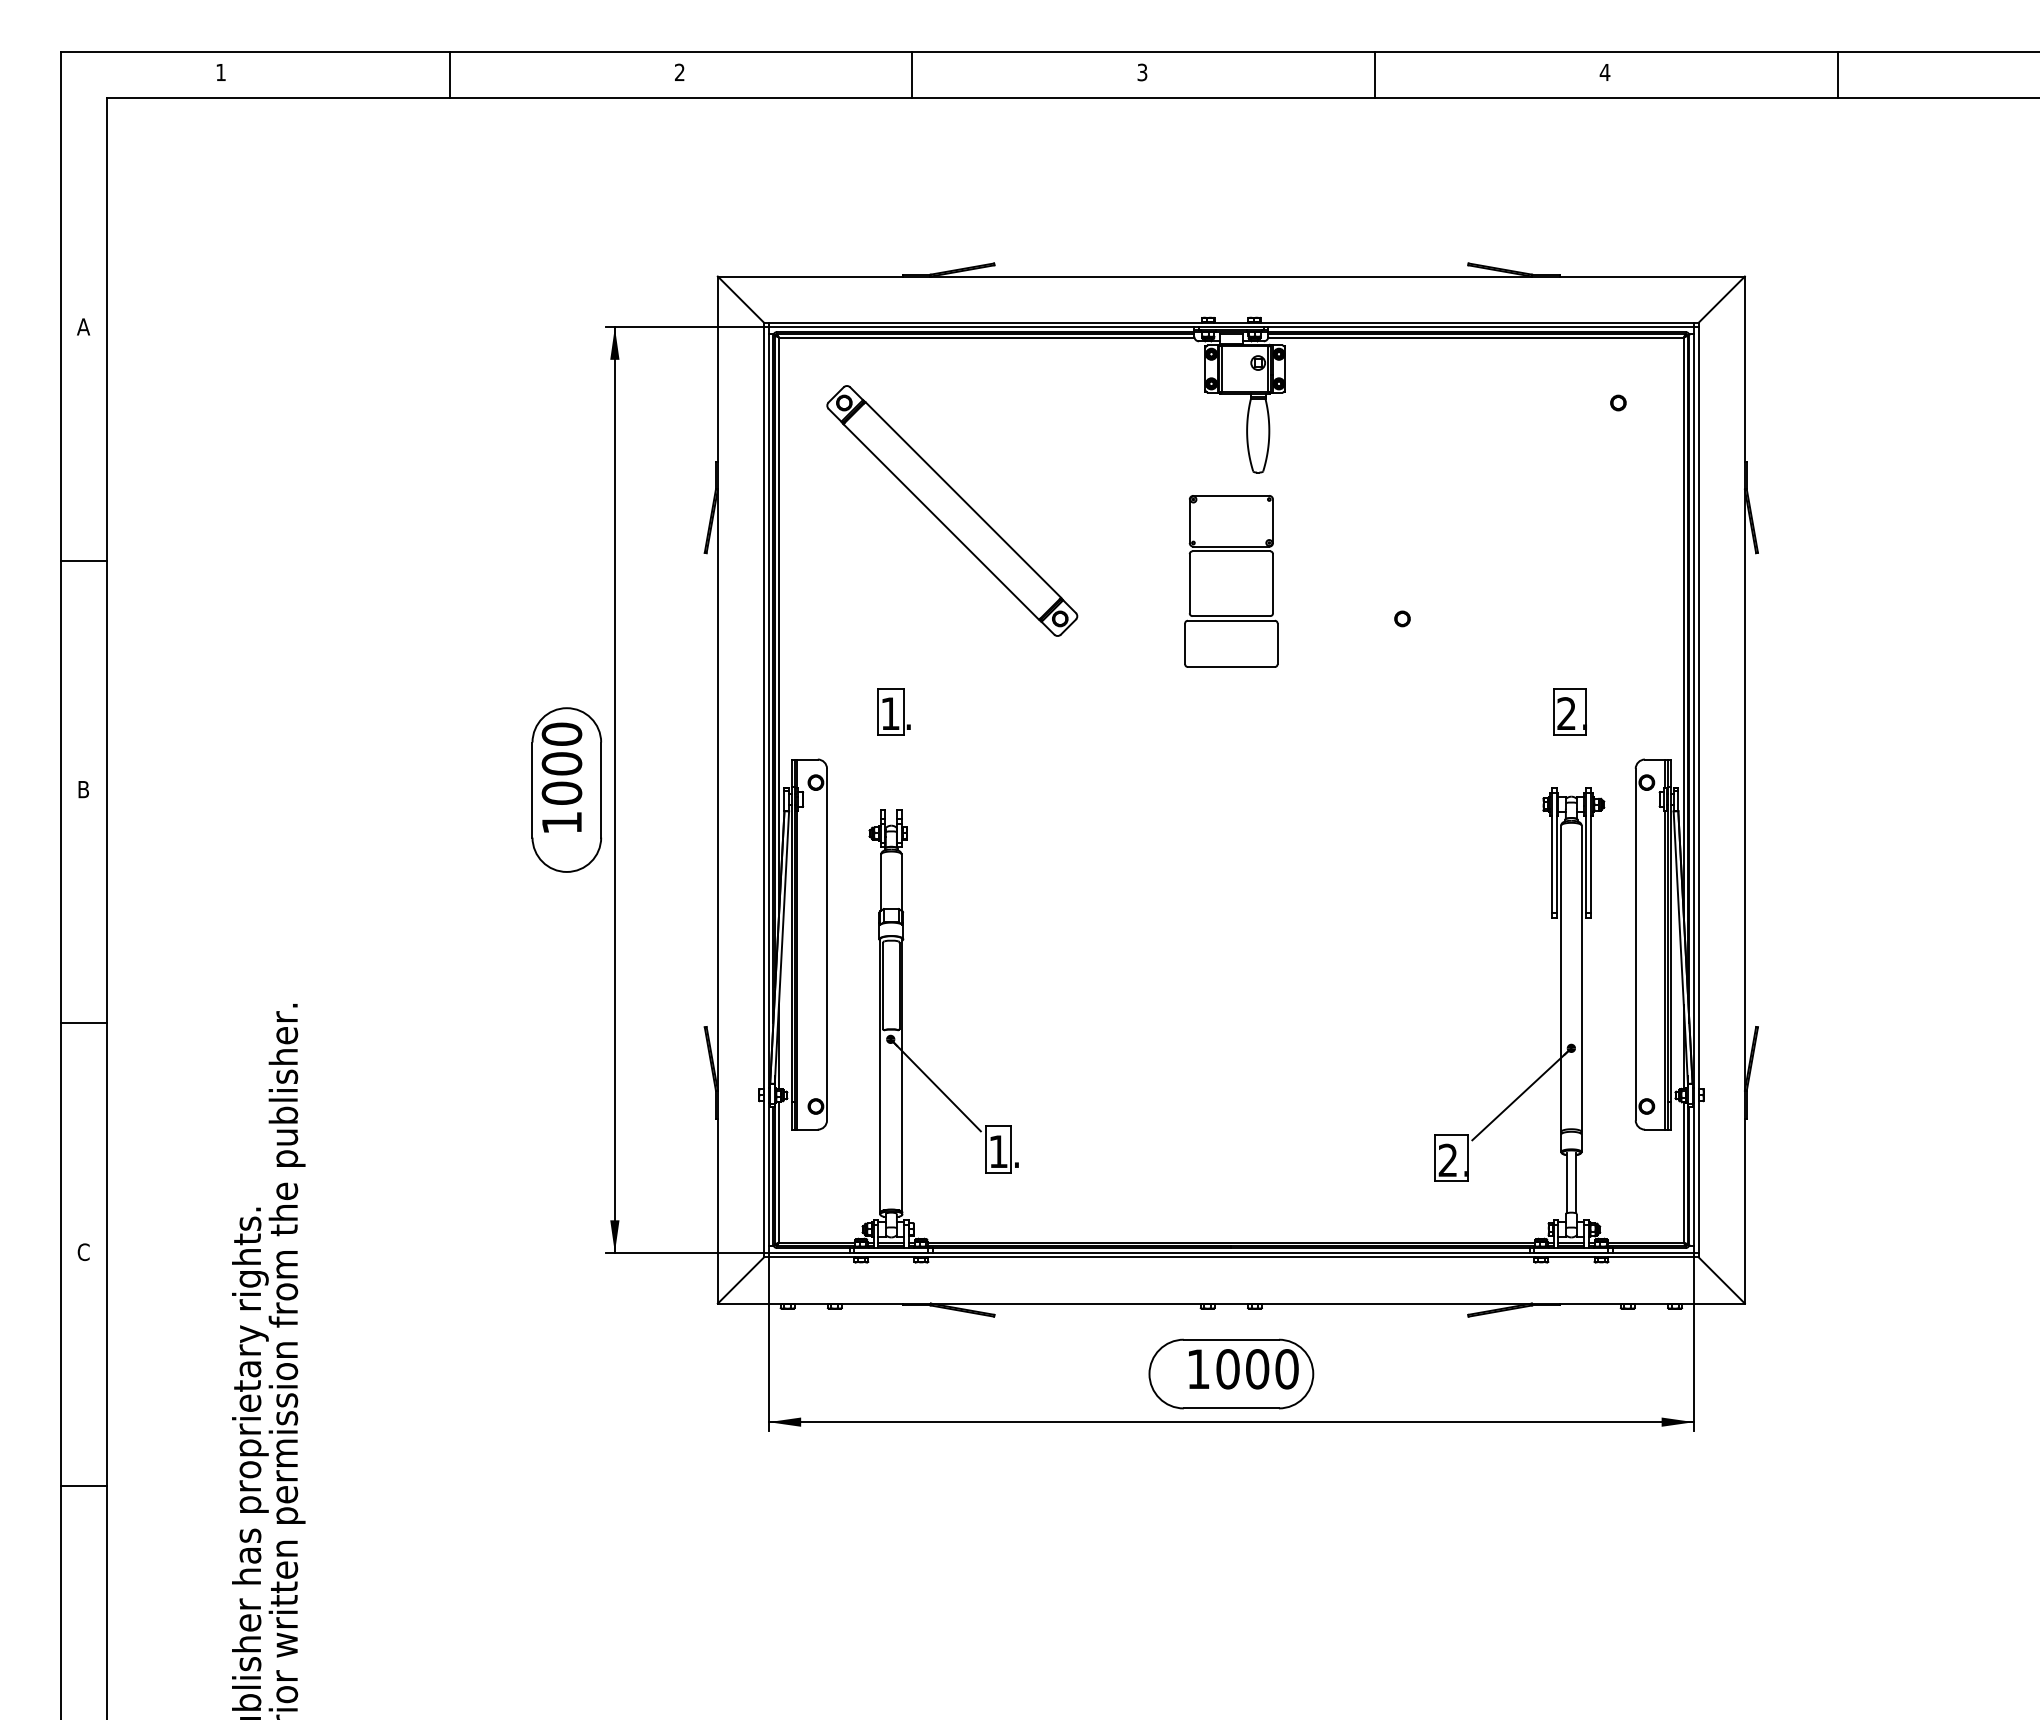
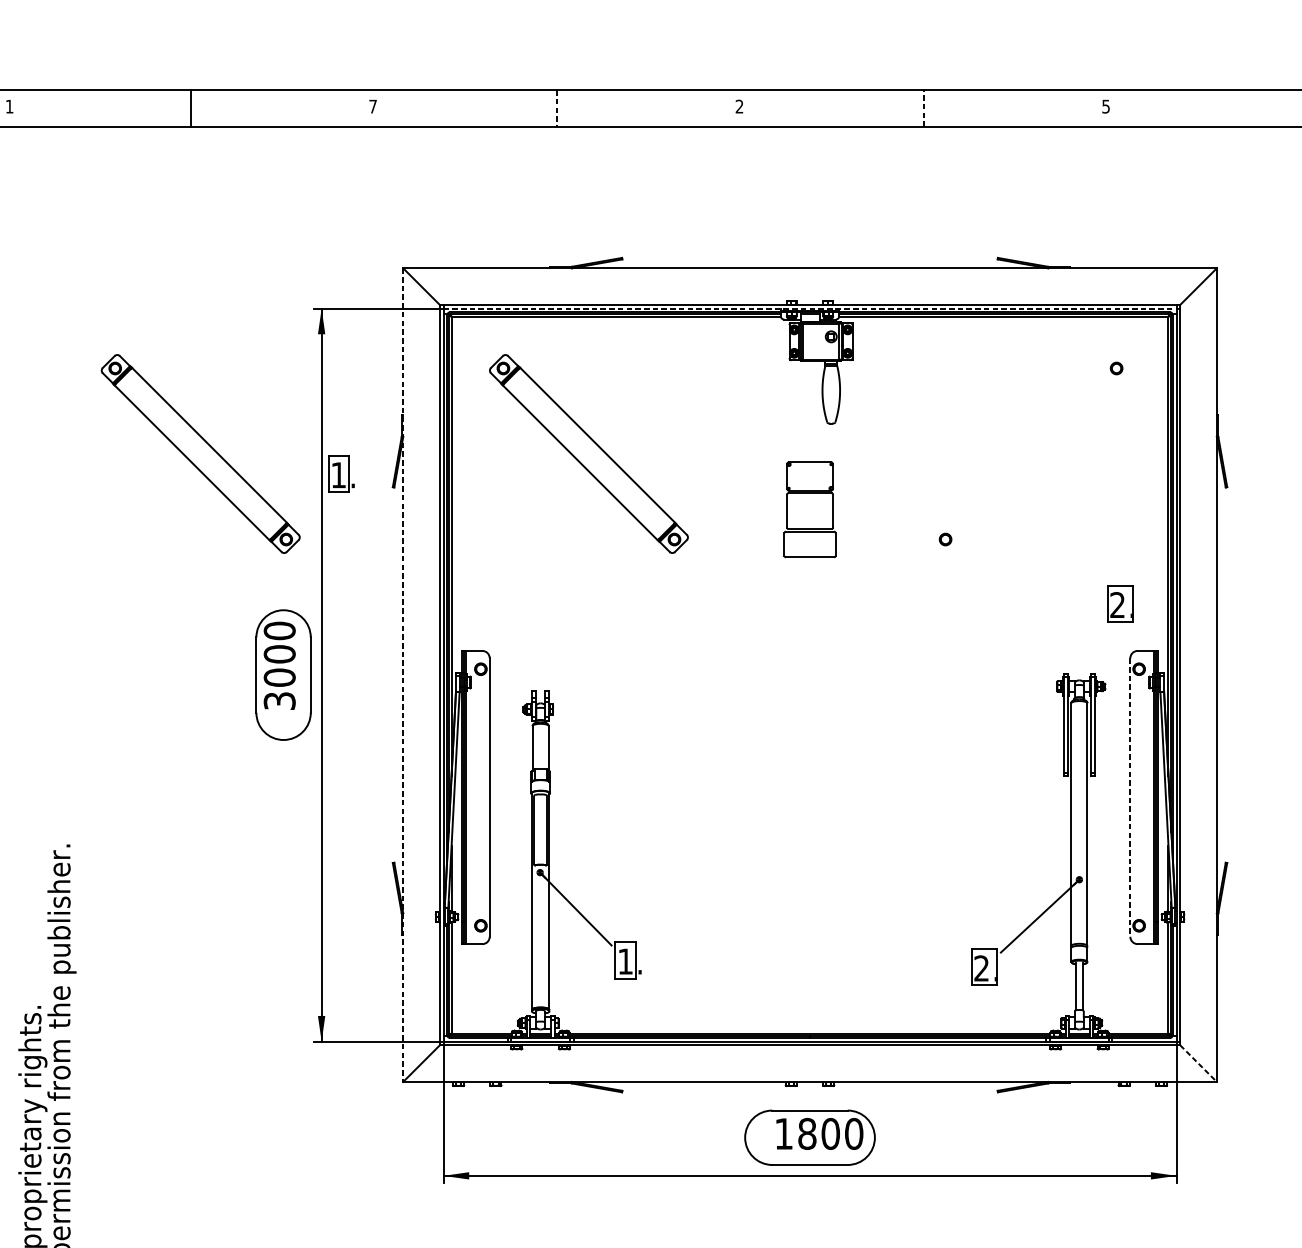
text: (679, 71) -> (372, 105), 2 -> 7
text: (1142, 72) -> (739, 106), 3 -> 2
text: (1604, 72) -> (1105, 106), 4 -> 5
line: (1375, 74) -> (924, 108), solid -> dashed
line: (1837, 74) -> (1290, 108), removed
line: (912, 75) -> (557, 109), solid -> dashed
line: (1231, 327) -> (810, 308), solid -> dashed
part: (462, 510) -> (200, 453), added
part: (1231, 581) -> (810, 509), size x0.7
part: (893, 711) -> (341, 473), moved
part: (1569, 711) -> (1119, 603), moved
line: (717, 790) -> (402, 675), solid -> dashed
text: (561, 822) -> (279, 700), 1000 -> 3000
line: (1635, 944) -> (1130, 797), solid -> dashed
line: (1721, 1280) -> (1198, 1063), solid -> dashed
text: (1227, 1369) -> (806, 1134), 1000 -> 1800

